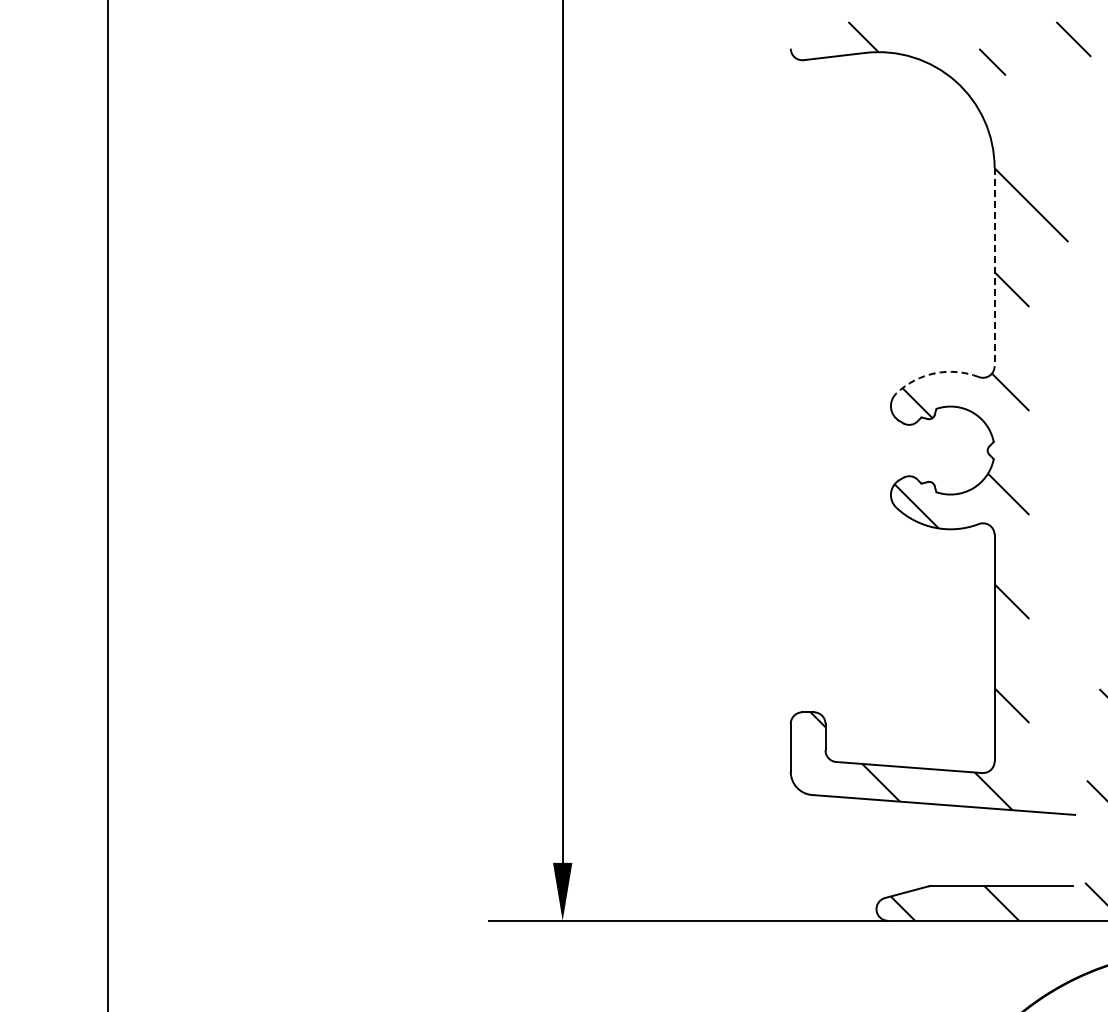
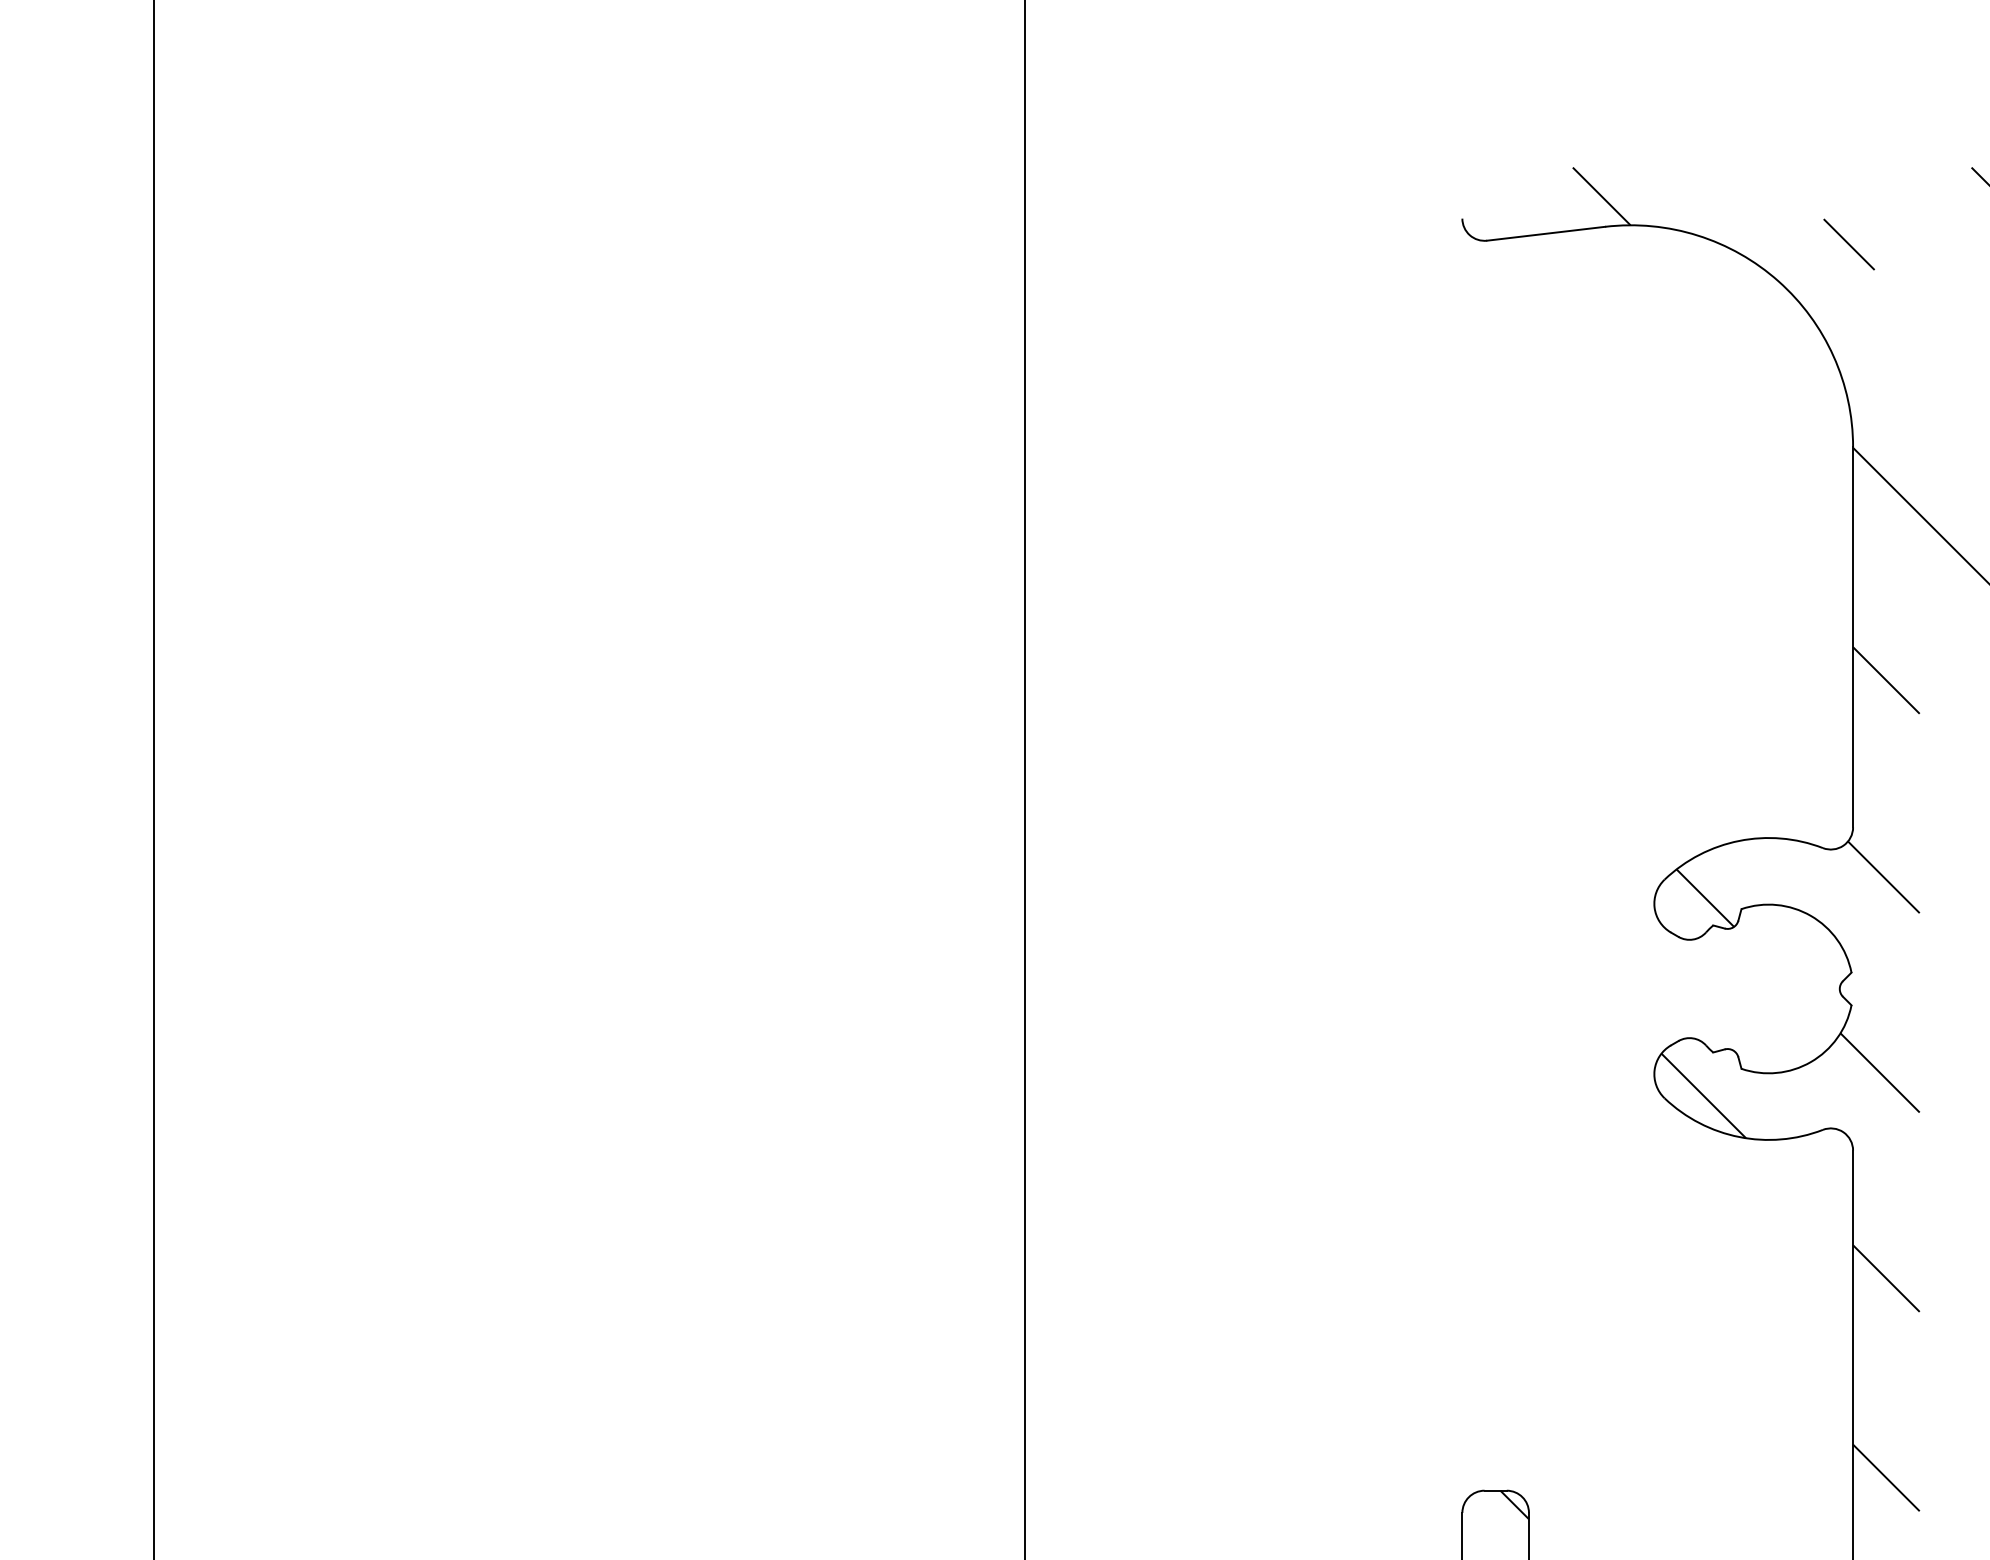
line: (994, 267) -> (1852, 638), dashed -> solid
arc: (935, 373) -> (1739, 841), dashed -> solid

